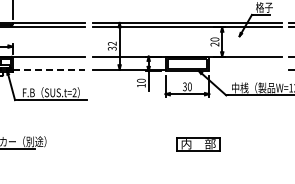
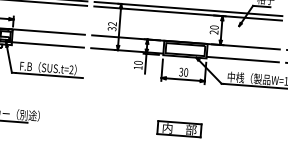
line: (49, 69) -> (48, 44), dashed -> solid
line: (245, 69) -> (242, 59), added
part: (198, 144) -> (179, 129), moved

